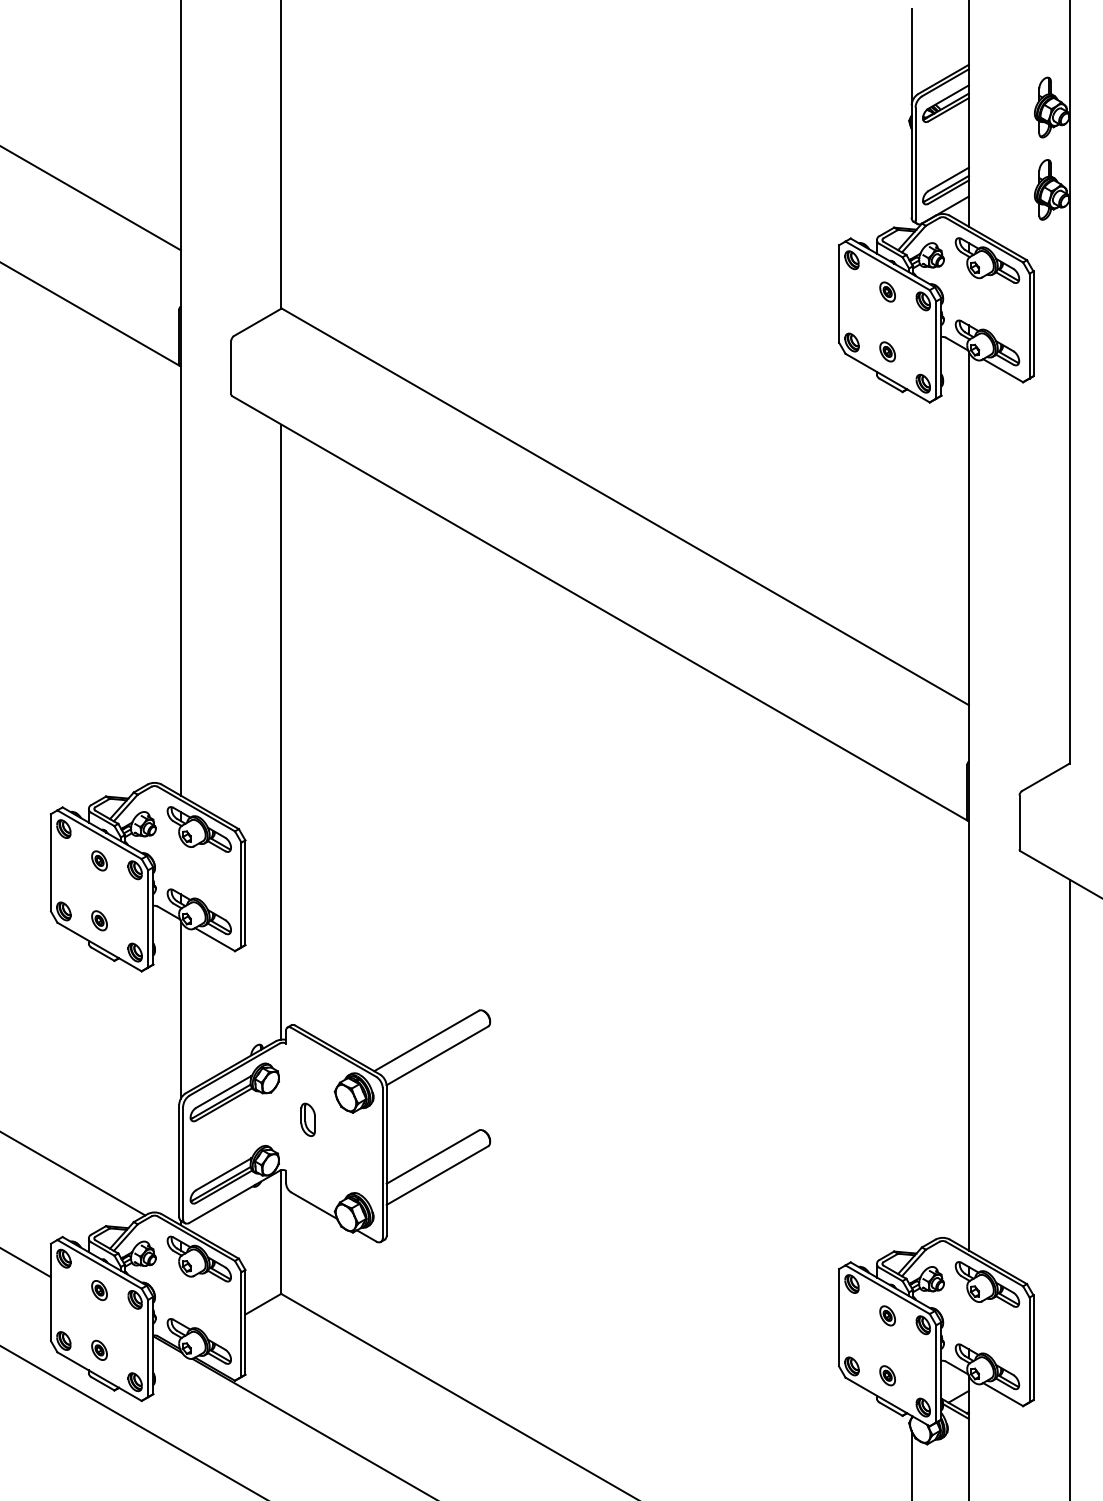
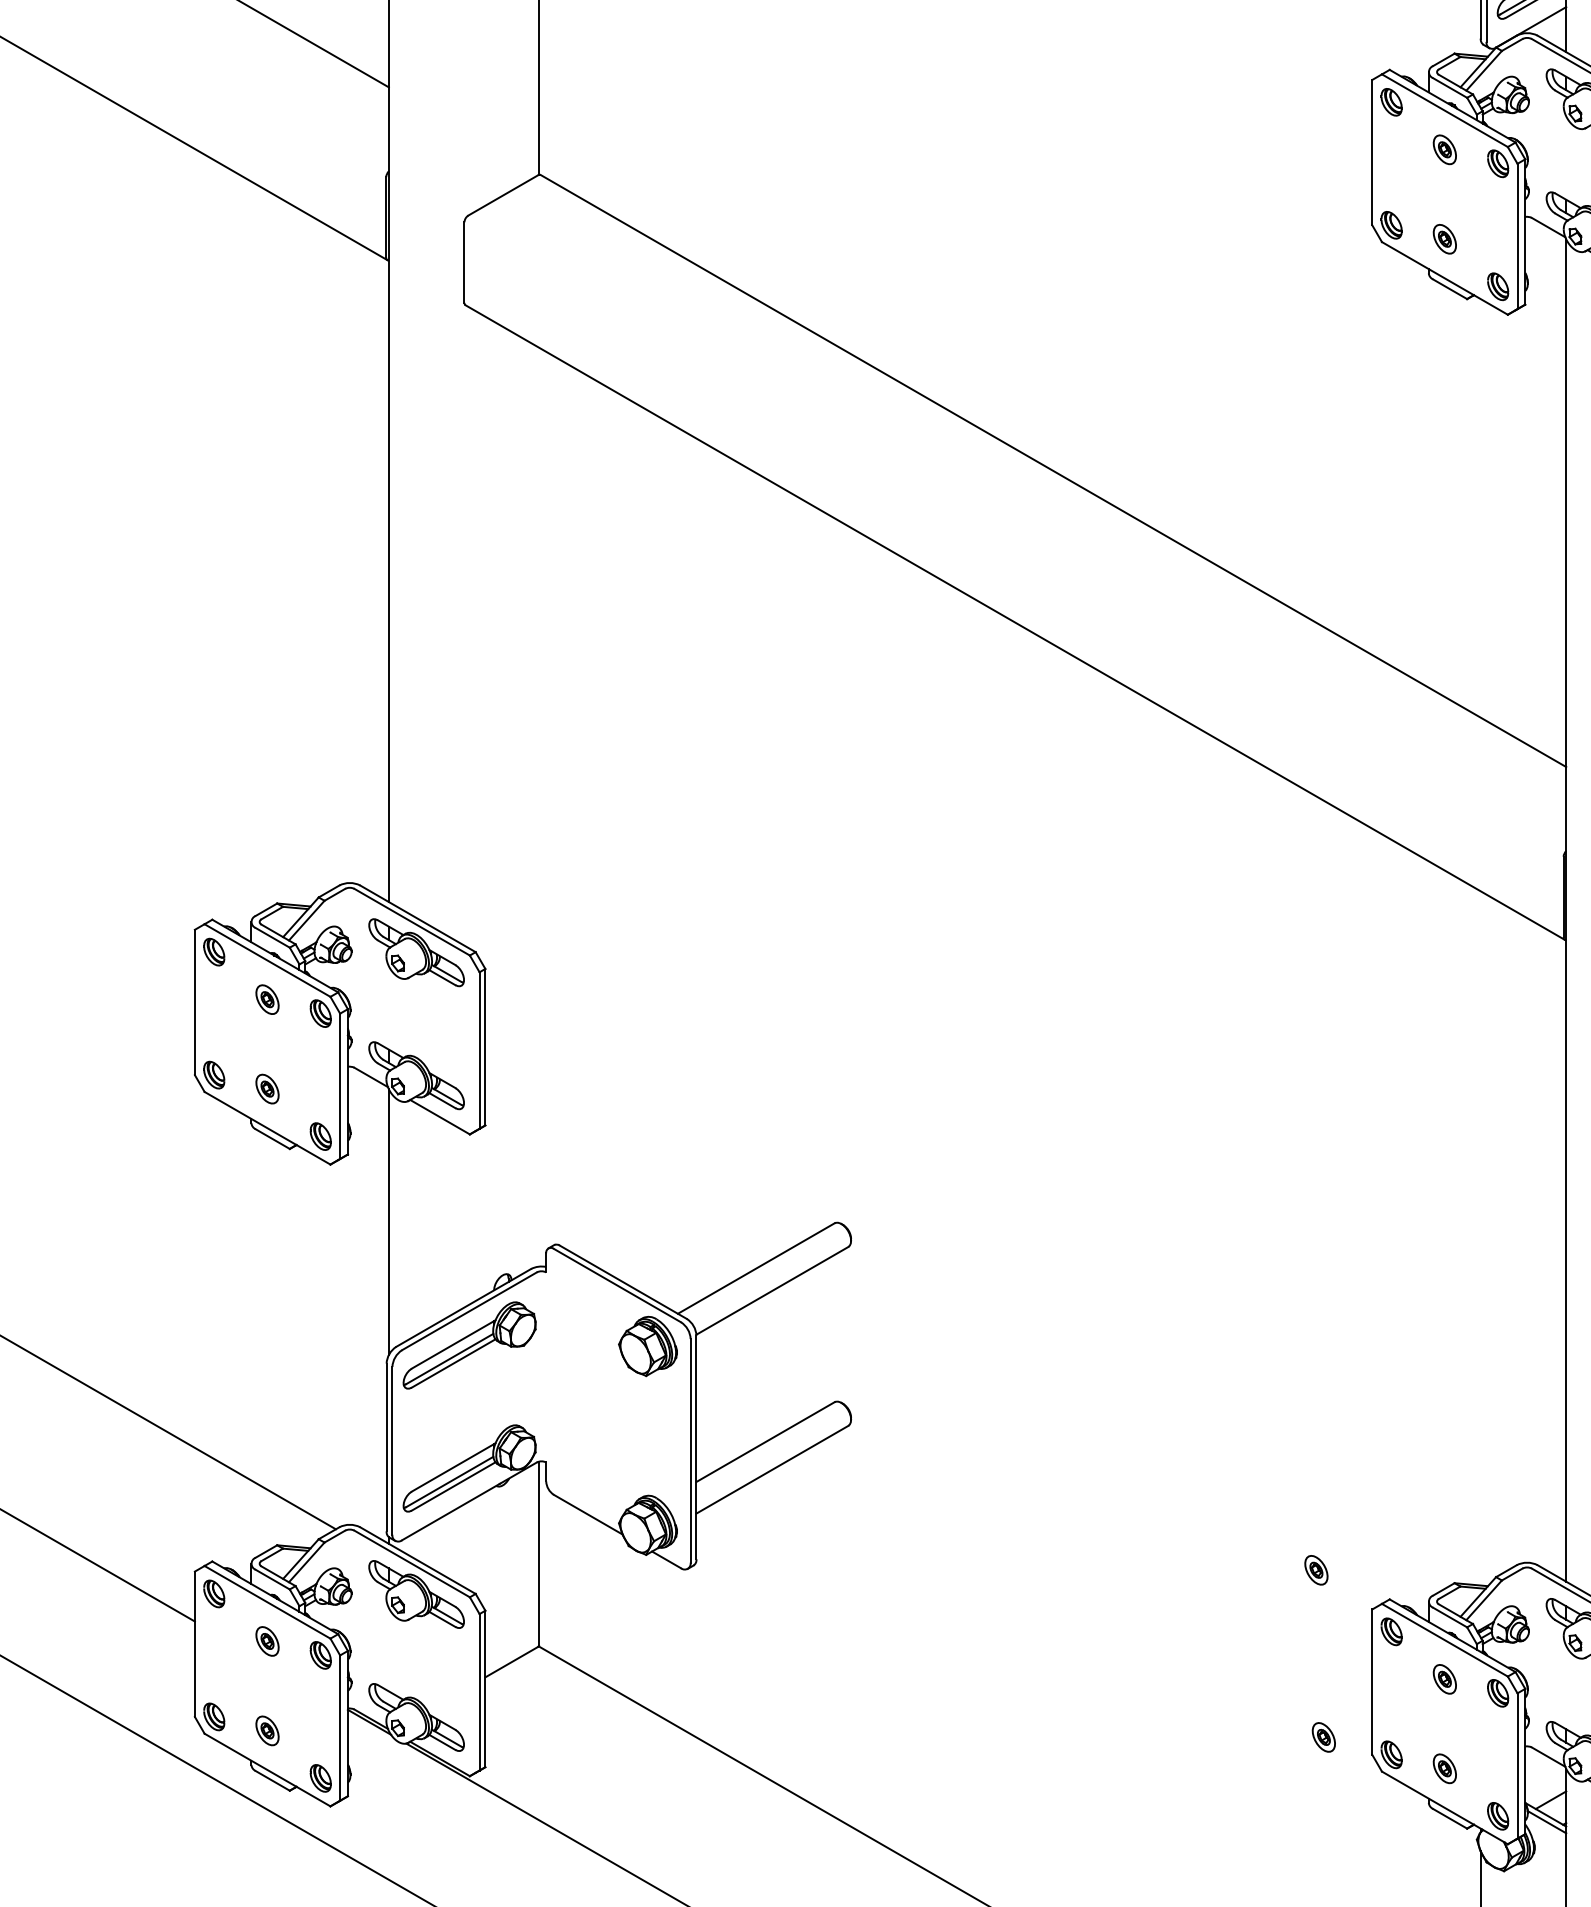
line: (281, 731) -> (539, 806), removed
part: (307, 1119) -> (578, 1385), removed
part: (801, 1242) -> (1316, 1569), added
part: (806, 1354) -> (1323, 1737), added

